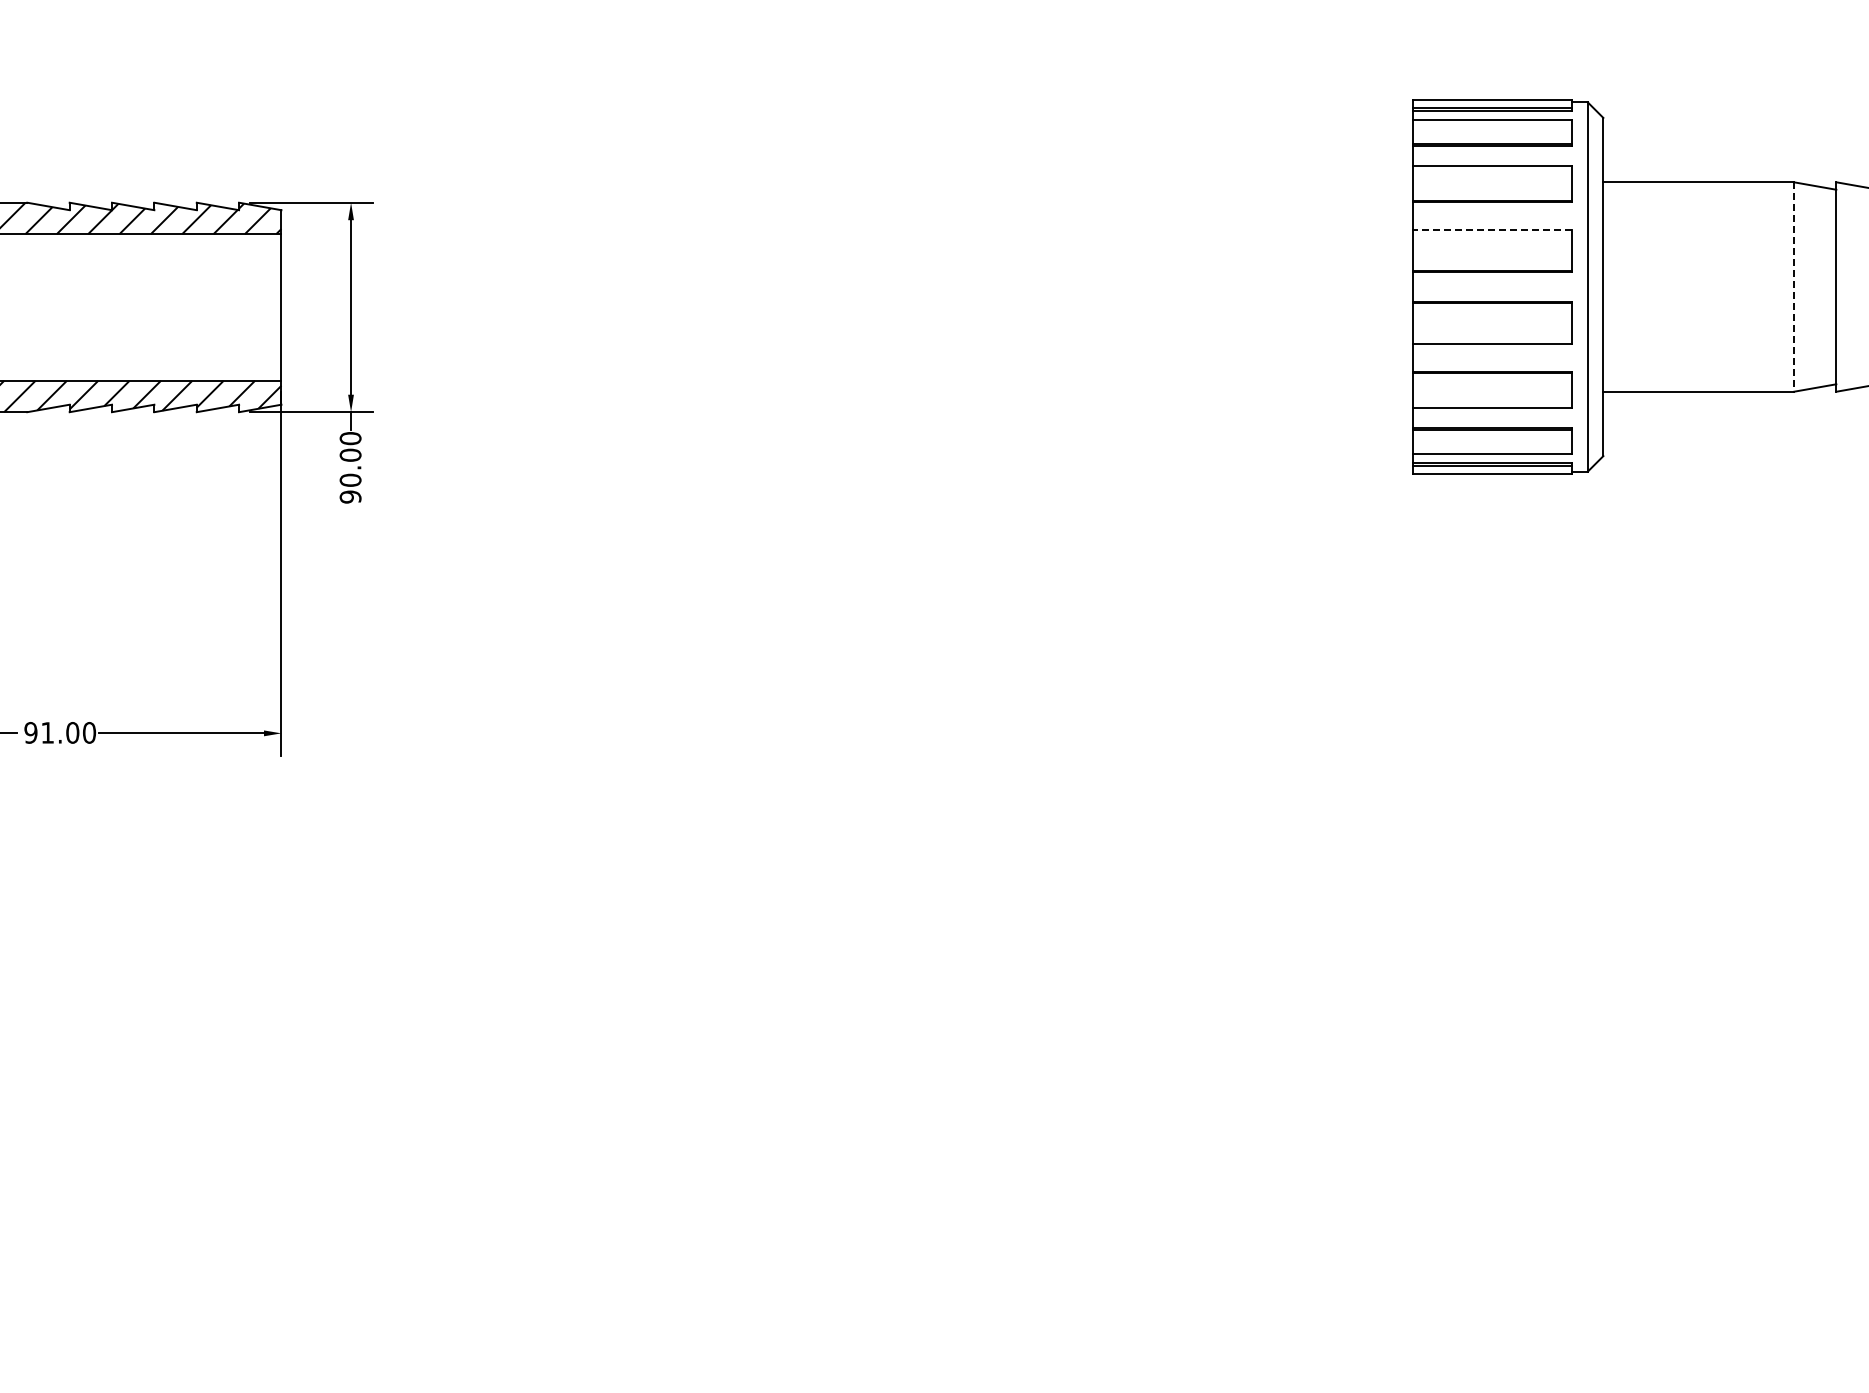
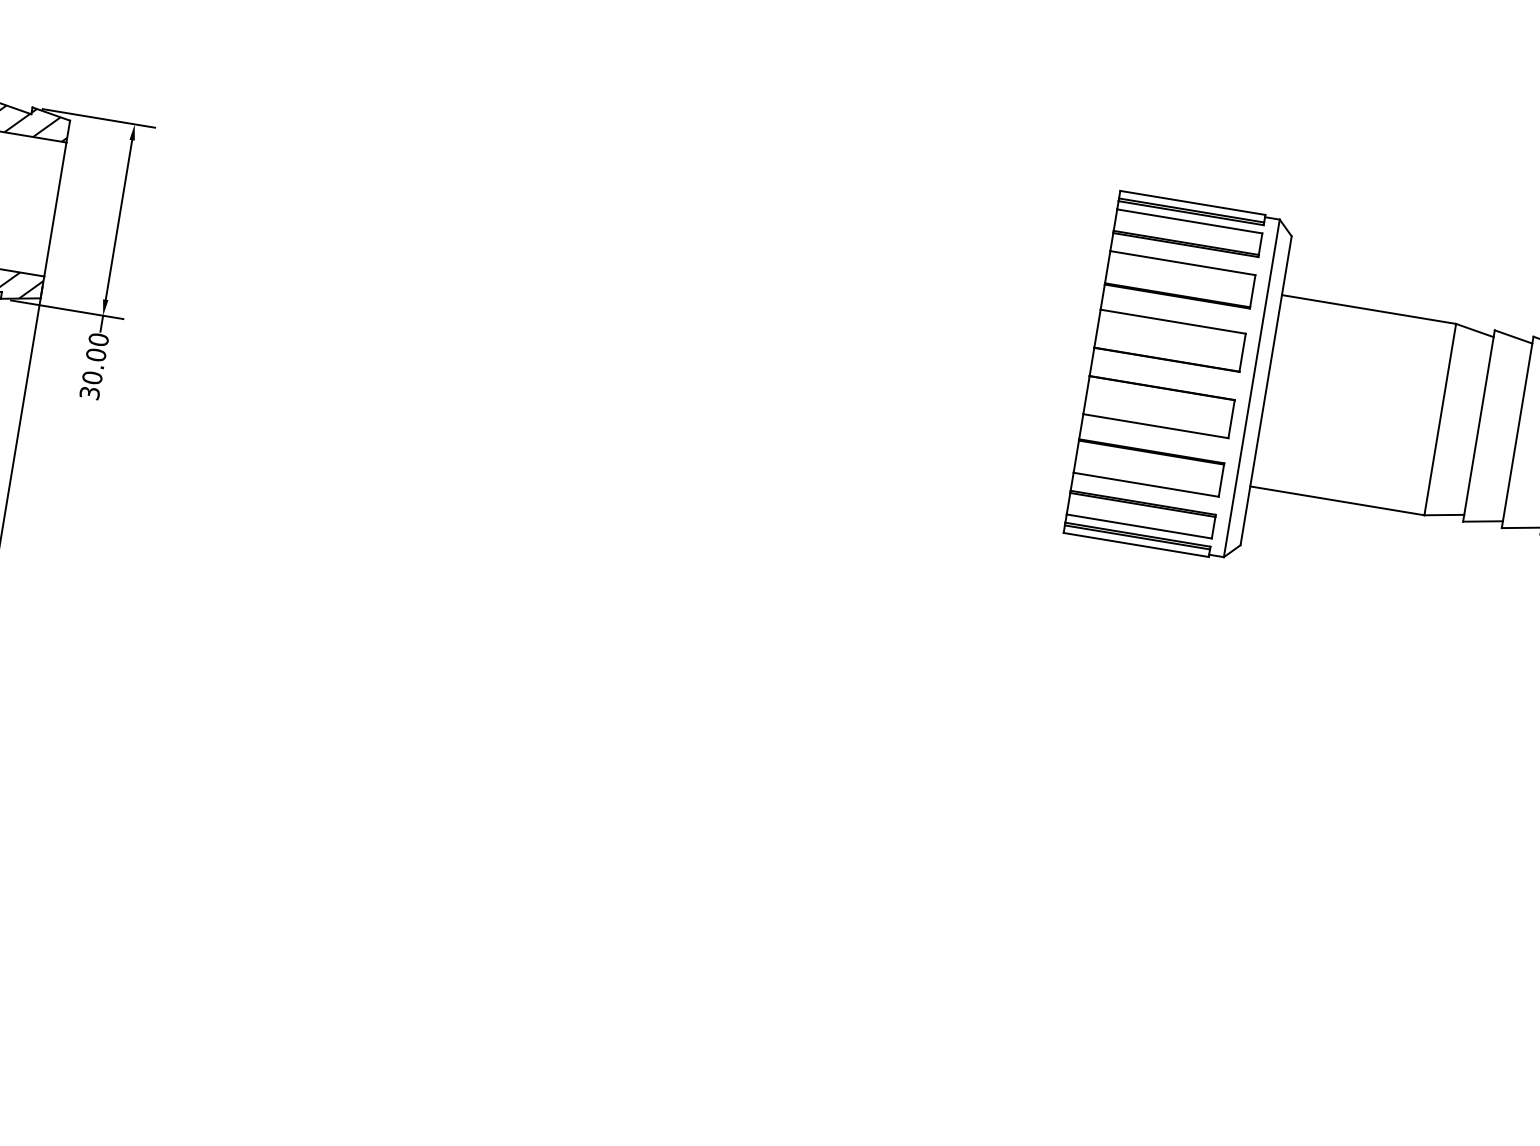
line: (1491, 229) -> (1172, 321), dashed -> solid
line: (1793, 287) -> (1439, 419), dashed -> solid
text: (350, 496) -> (89, 392), 90.00 -> 30.00

